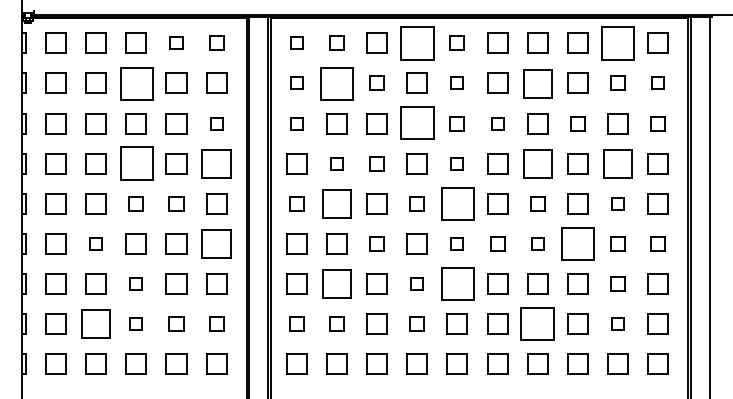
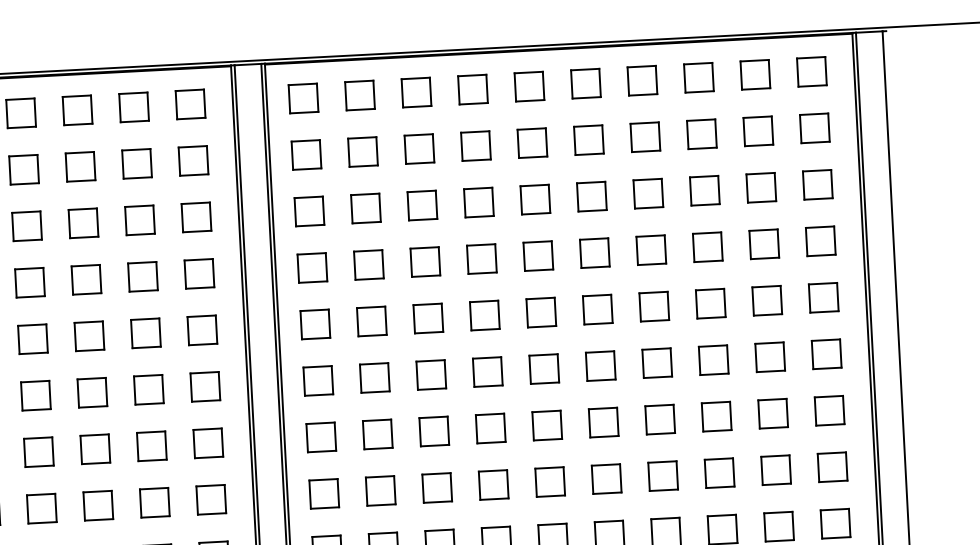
part: (176, 42) -> (134, 106), size x1.67
part: (216, 42) -> (190, 103), size x1.43
part: (296, 42) -> (302, 97), size x1.67
part: (336, 42) -> (359, 94), size x1.43
part: (416, 42) -> (471, 88), size x0.62
part: (456, 42) -> (528, 85), size x1.43
part: (617, 42) -> (754, 73), size x0.62
part: (135, 82) -> (79, 165), size x0.62
part: (296, 82) -> (305, 153), size x1.67
part: (336, 82) -> (362, 150), size x0.62
part: (376, 82) -> (418, 147), size x1.43
part: (456, 82) -> (531, 141), size x1.67
part: (537, 82) -> (645, 135), size x0.71
part: (617, 82) -> (757, 130), size x1.43
part: (657, 82) -> (813, 127), size x1.67
part: (216, 123) -> (196, 217), size x1.67
part: (296, 123) -> (308, 211), size x1.67
part: (416, 123) -> (477, 202), size x0.62
part: (456, 123) -> (534, 199), size x1.43
part: (497, 123) -> (591, 196), size x1.67
part: (577, 123) -> (704, 190), size x1.43
part: (657, 123) -> (816, 184), size x1.43
part: (135, 163) -> (85, 279), size x0.62
part: (216, 163) -> (199, 273), size x0.71
part: (336, 163) -> (368, 264), size x1.67
part: (376, 163) -> (424, 261), size x1.43
part: (456, 163) -> (537, 255), size x1.67
part: (537, 163) -> (651, 249), size x0.71
part: (617, 163) -> (763, 244), size x0.71
part: (135, 203) -> (88, 335), size x1.43
part: (176, 203) -> (145, 332), size x1.43
part: (296, 203) -> (314, 324), size x1.43
part: (336, 203) -> (371, 321), size x0.71
part: (416, 203) -> (483, 315), size x1.43
part: (456, 203) -> (539, 312), size x0.62
part: (537, 203) -> (653, 306), size x1.43
part: (617, 203) -> (766, 300), size x1.67
part: (95, 243) -> (34, 395), size x1.67
part: (216, 243) -> (205, 386), size x0.71
part: (376, 243) -> (430, 374), size x1.43
part: (456, 243) -> (542, 368), size x1.67
part: (497, 243) -> (600, 365), size x1.43
part: (537, 243) -> (656, 362), size x1.67
part: (577, 243) -> (713, 359), size x0.62
part: (617, 243) -> (769, 356), size x1.43
part: (657, 243) -> (825, 353), size x1.43
part: (135, 283) -> (94, 448), size x1.67
part: (336, 283) -> (376, 433), size x0.71
part: (416, 283) -> (489, 427), size x1.67
part: (456, 283) -> (545, 424), size x0.62
part: (617, 283) -> (772, 412), size x1.43
part: (95, 323) -> (40, 507), size x0.71
part: (135, 323) -> (97, 504), size x1.67
part: (176, 323) -> (154, 501), size x1.43
part: (216, 323) -> (211, 498), size x1.43
part: (296, 323) -> (323, 492), size x1.43
part: (336, 323) -> (379, 489), size x1.43
part: (416, 323) -> (492, 484), size x1.43
part: (537, 323) -> (662, 475), size x0.62
part: (617, 323) -> (775, 469), size x1.67

